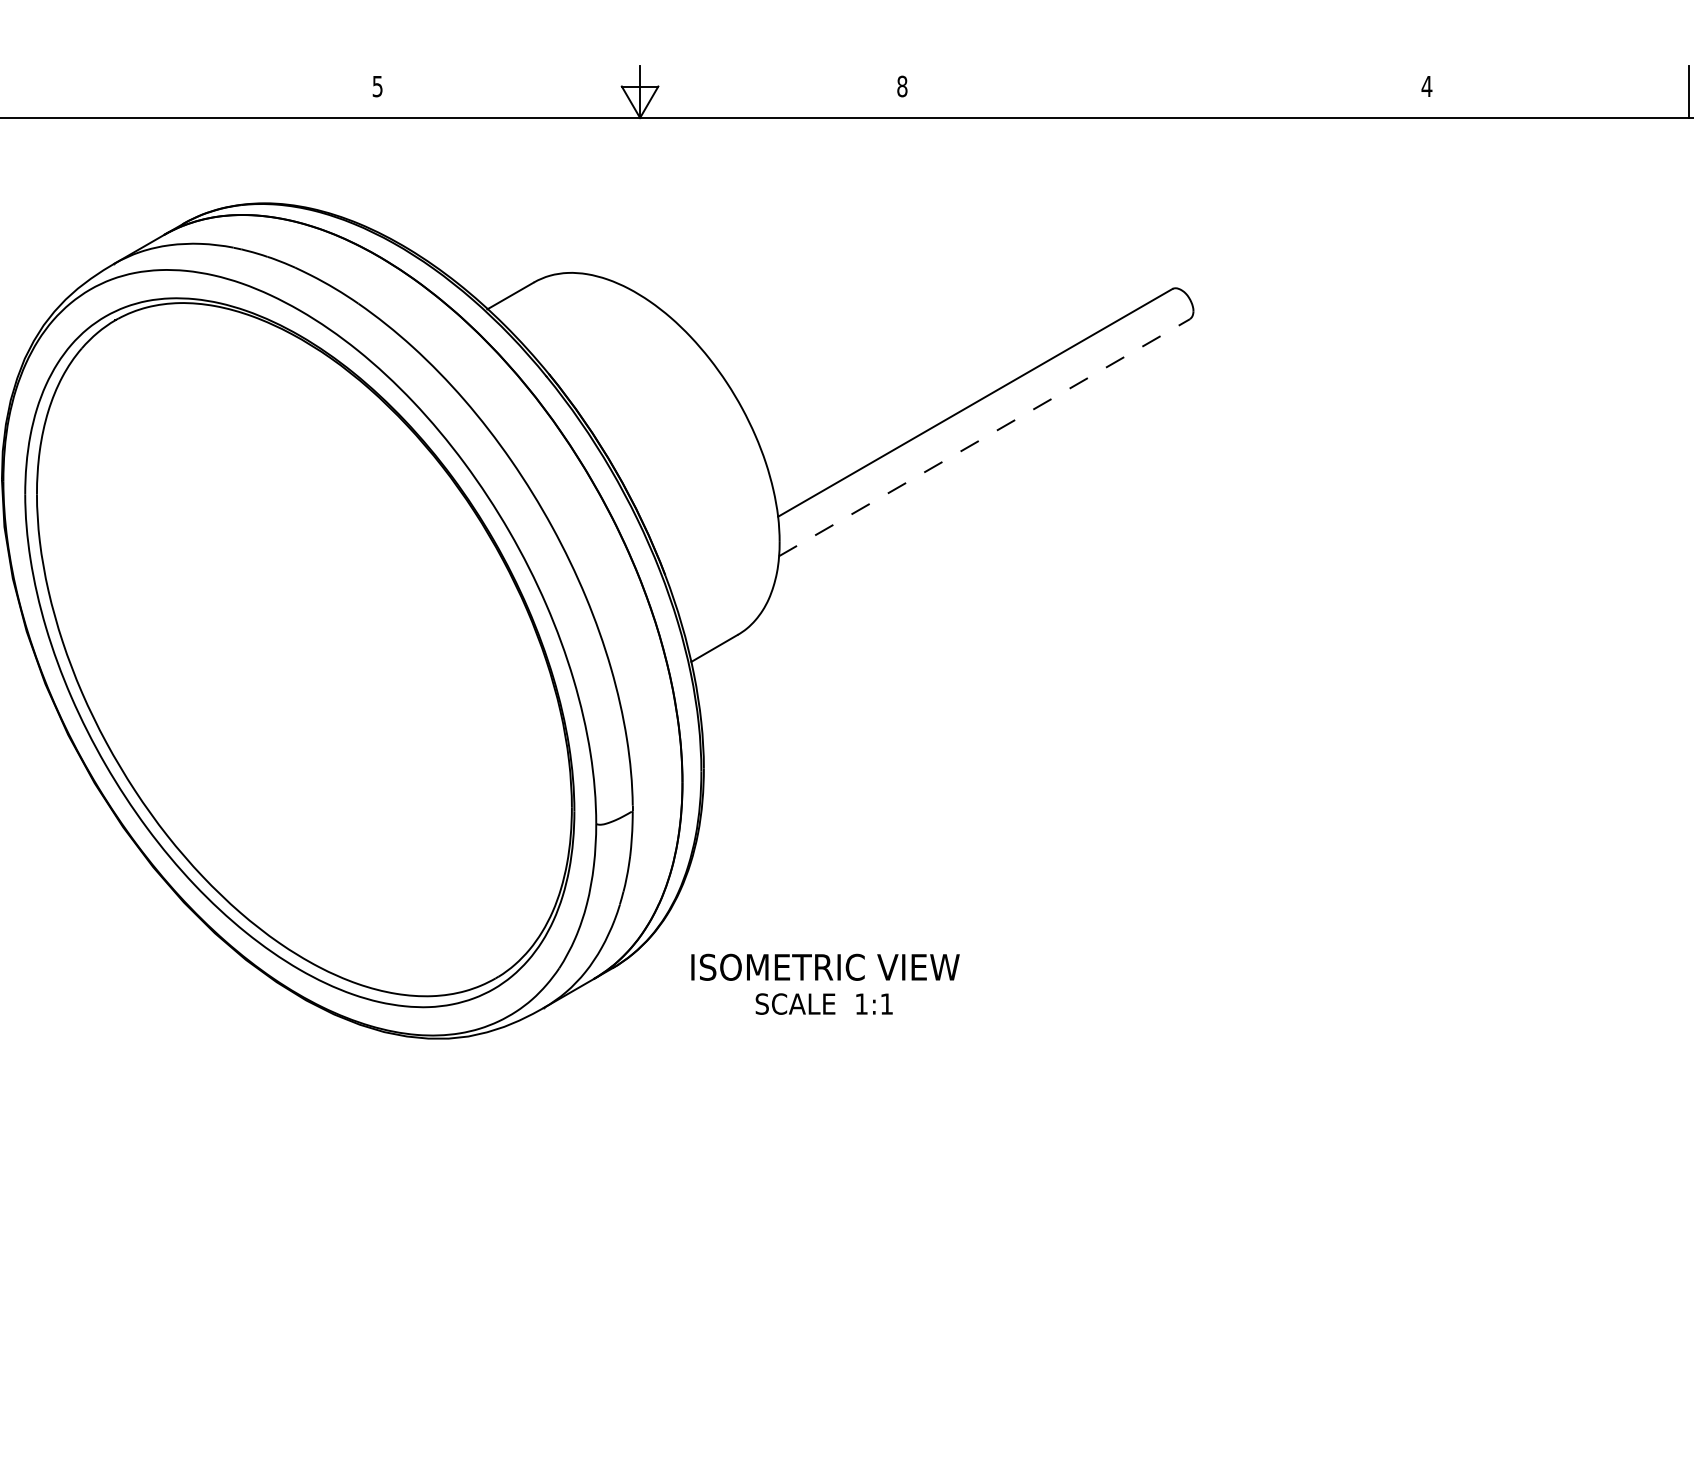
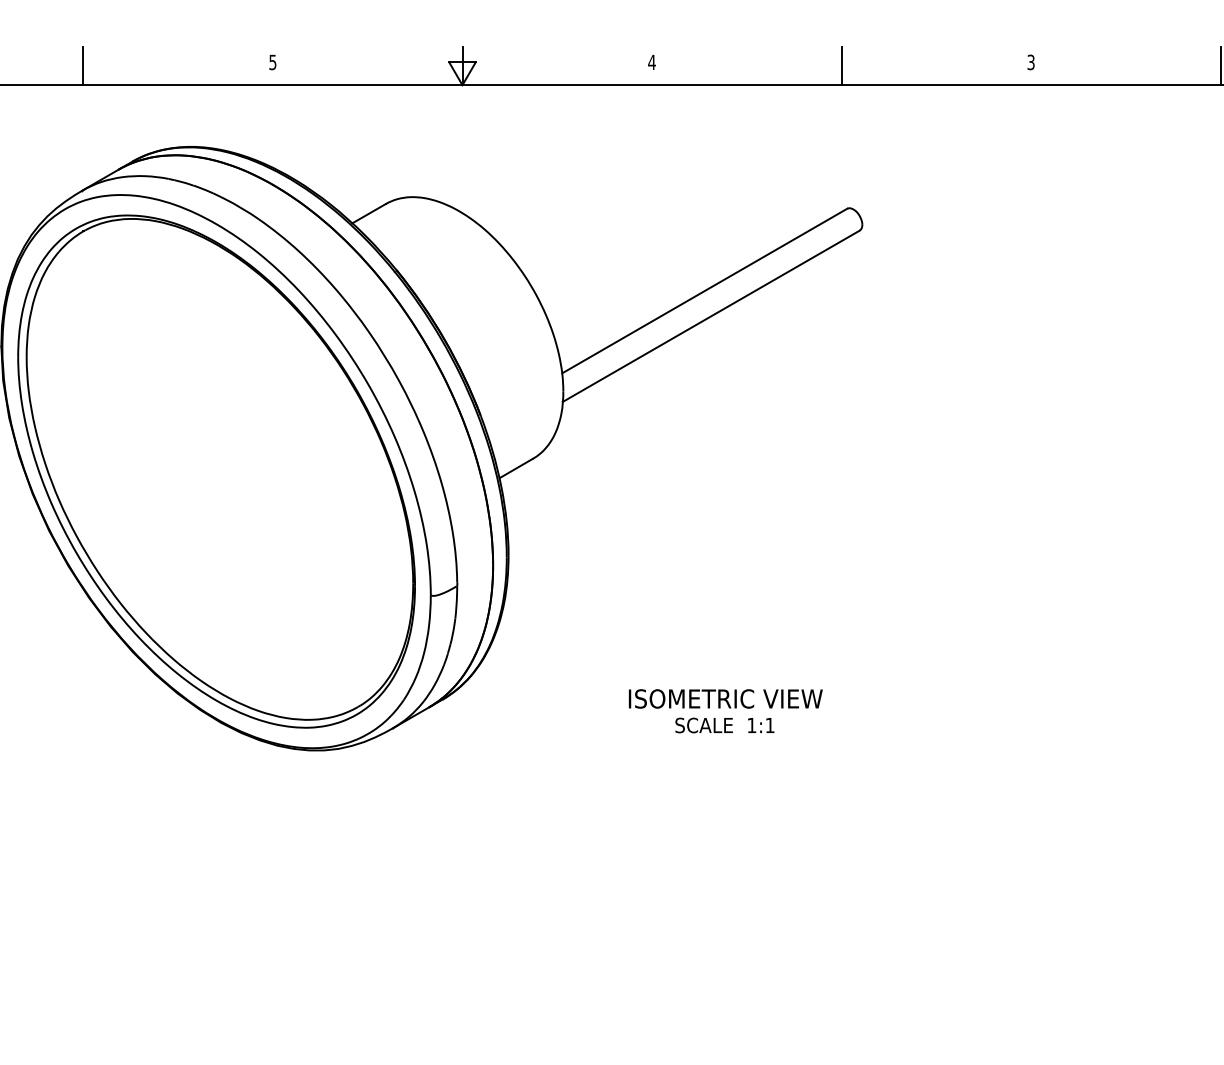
text: (901, 86) -> (651, 62), 8 -> 4
text: (1426, 86) -> (1030, 62), 4 -> 3
line: (115, 91) -> (83, 66), added
line: (1164, 91) -> (841, 66), added
line: (984, 437) -> (711, 316), dashed -> solid
text: (825, 983) -> (725, 710), moved

